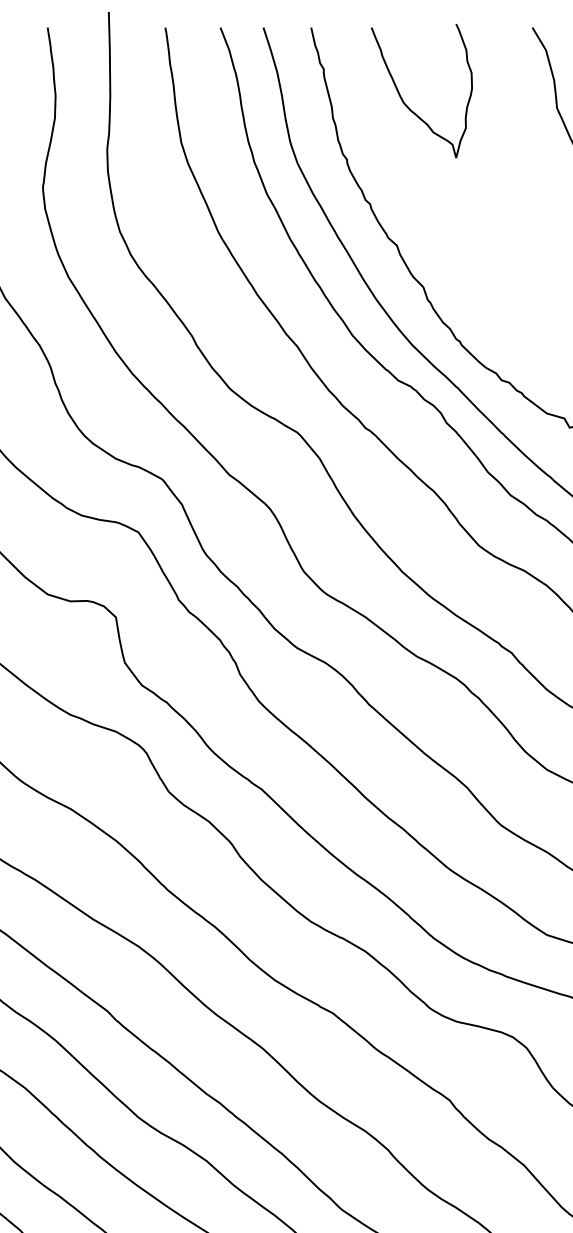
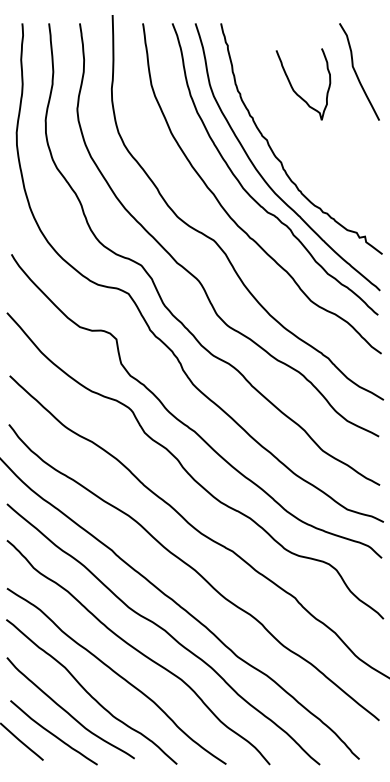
curve: (405, 100) -> (294, 89), moved

